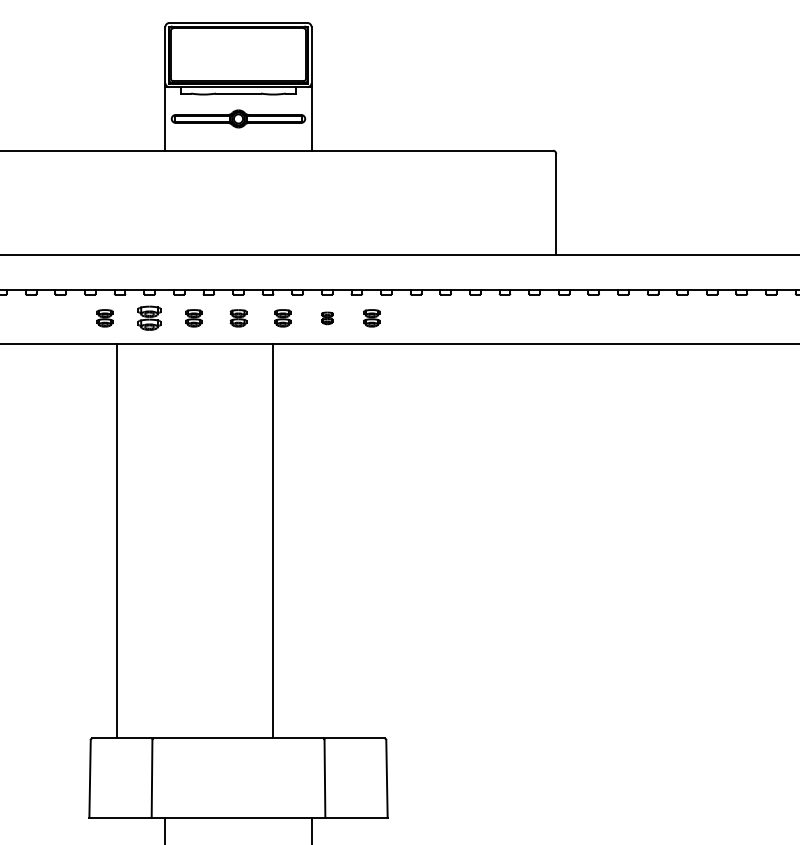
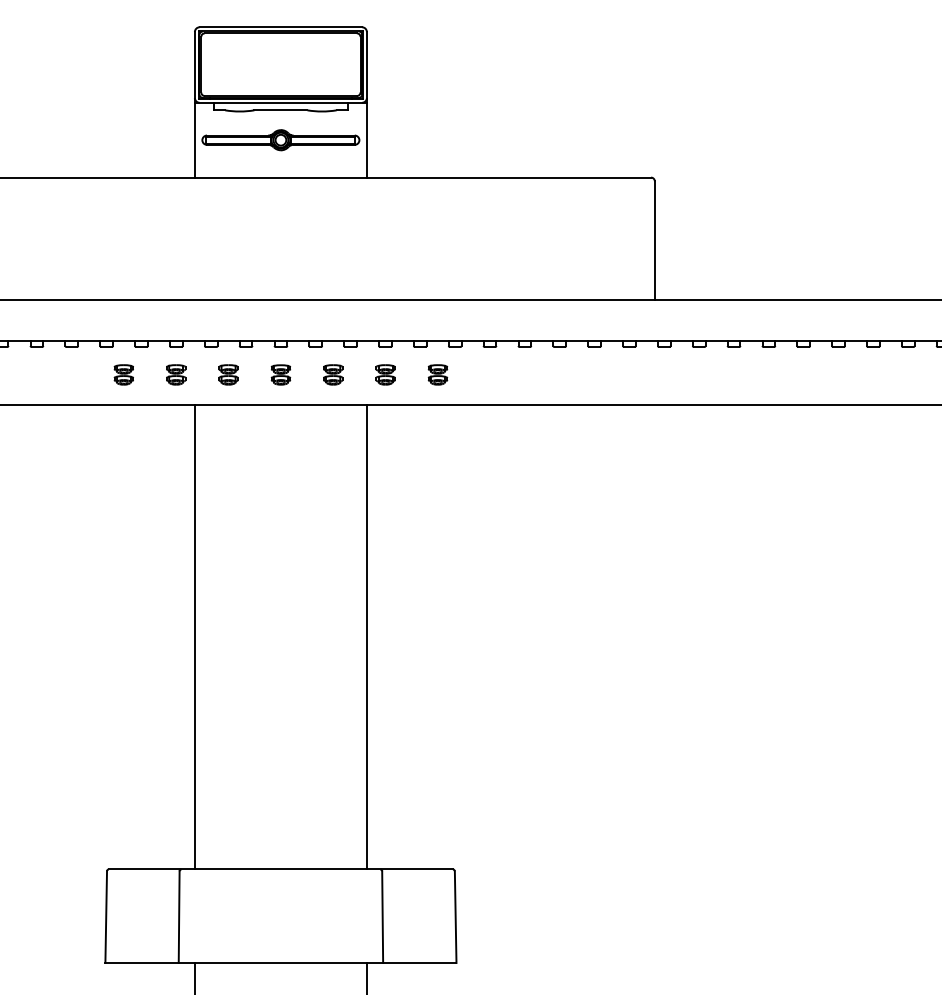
part: (149, 318) -> (176, 375), size x0.71
part: (327, 318) -> (385, 375), size x1.43
line: (117, 541) -> (194, 637), moved
line: (272, 541) -> (366, 637), moved

